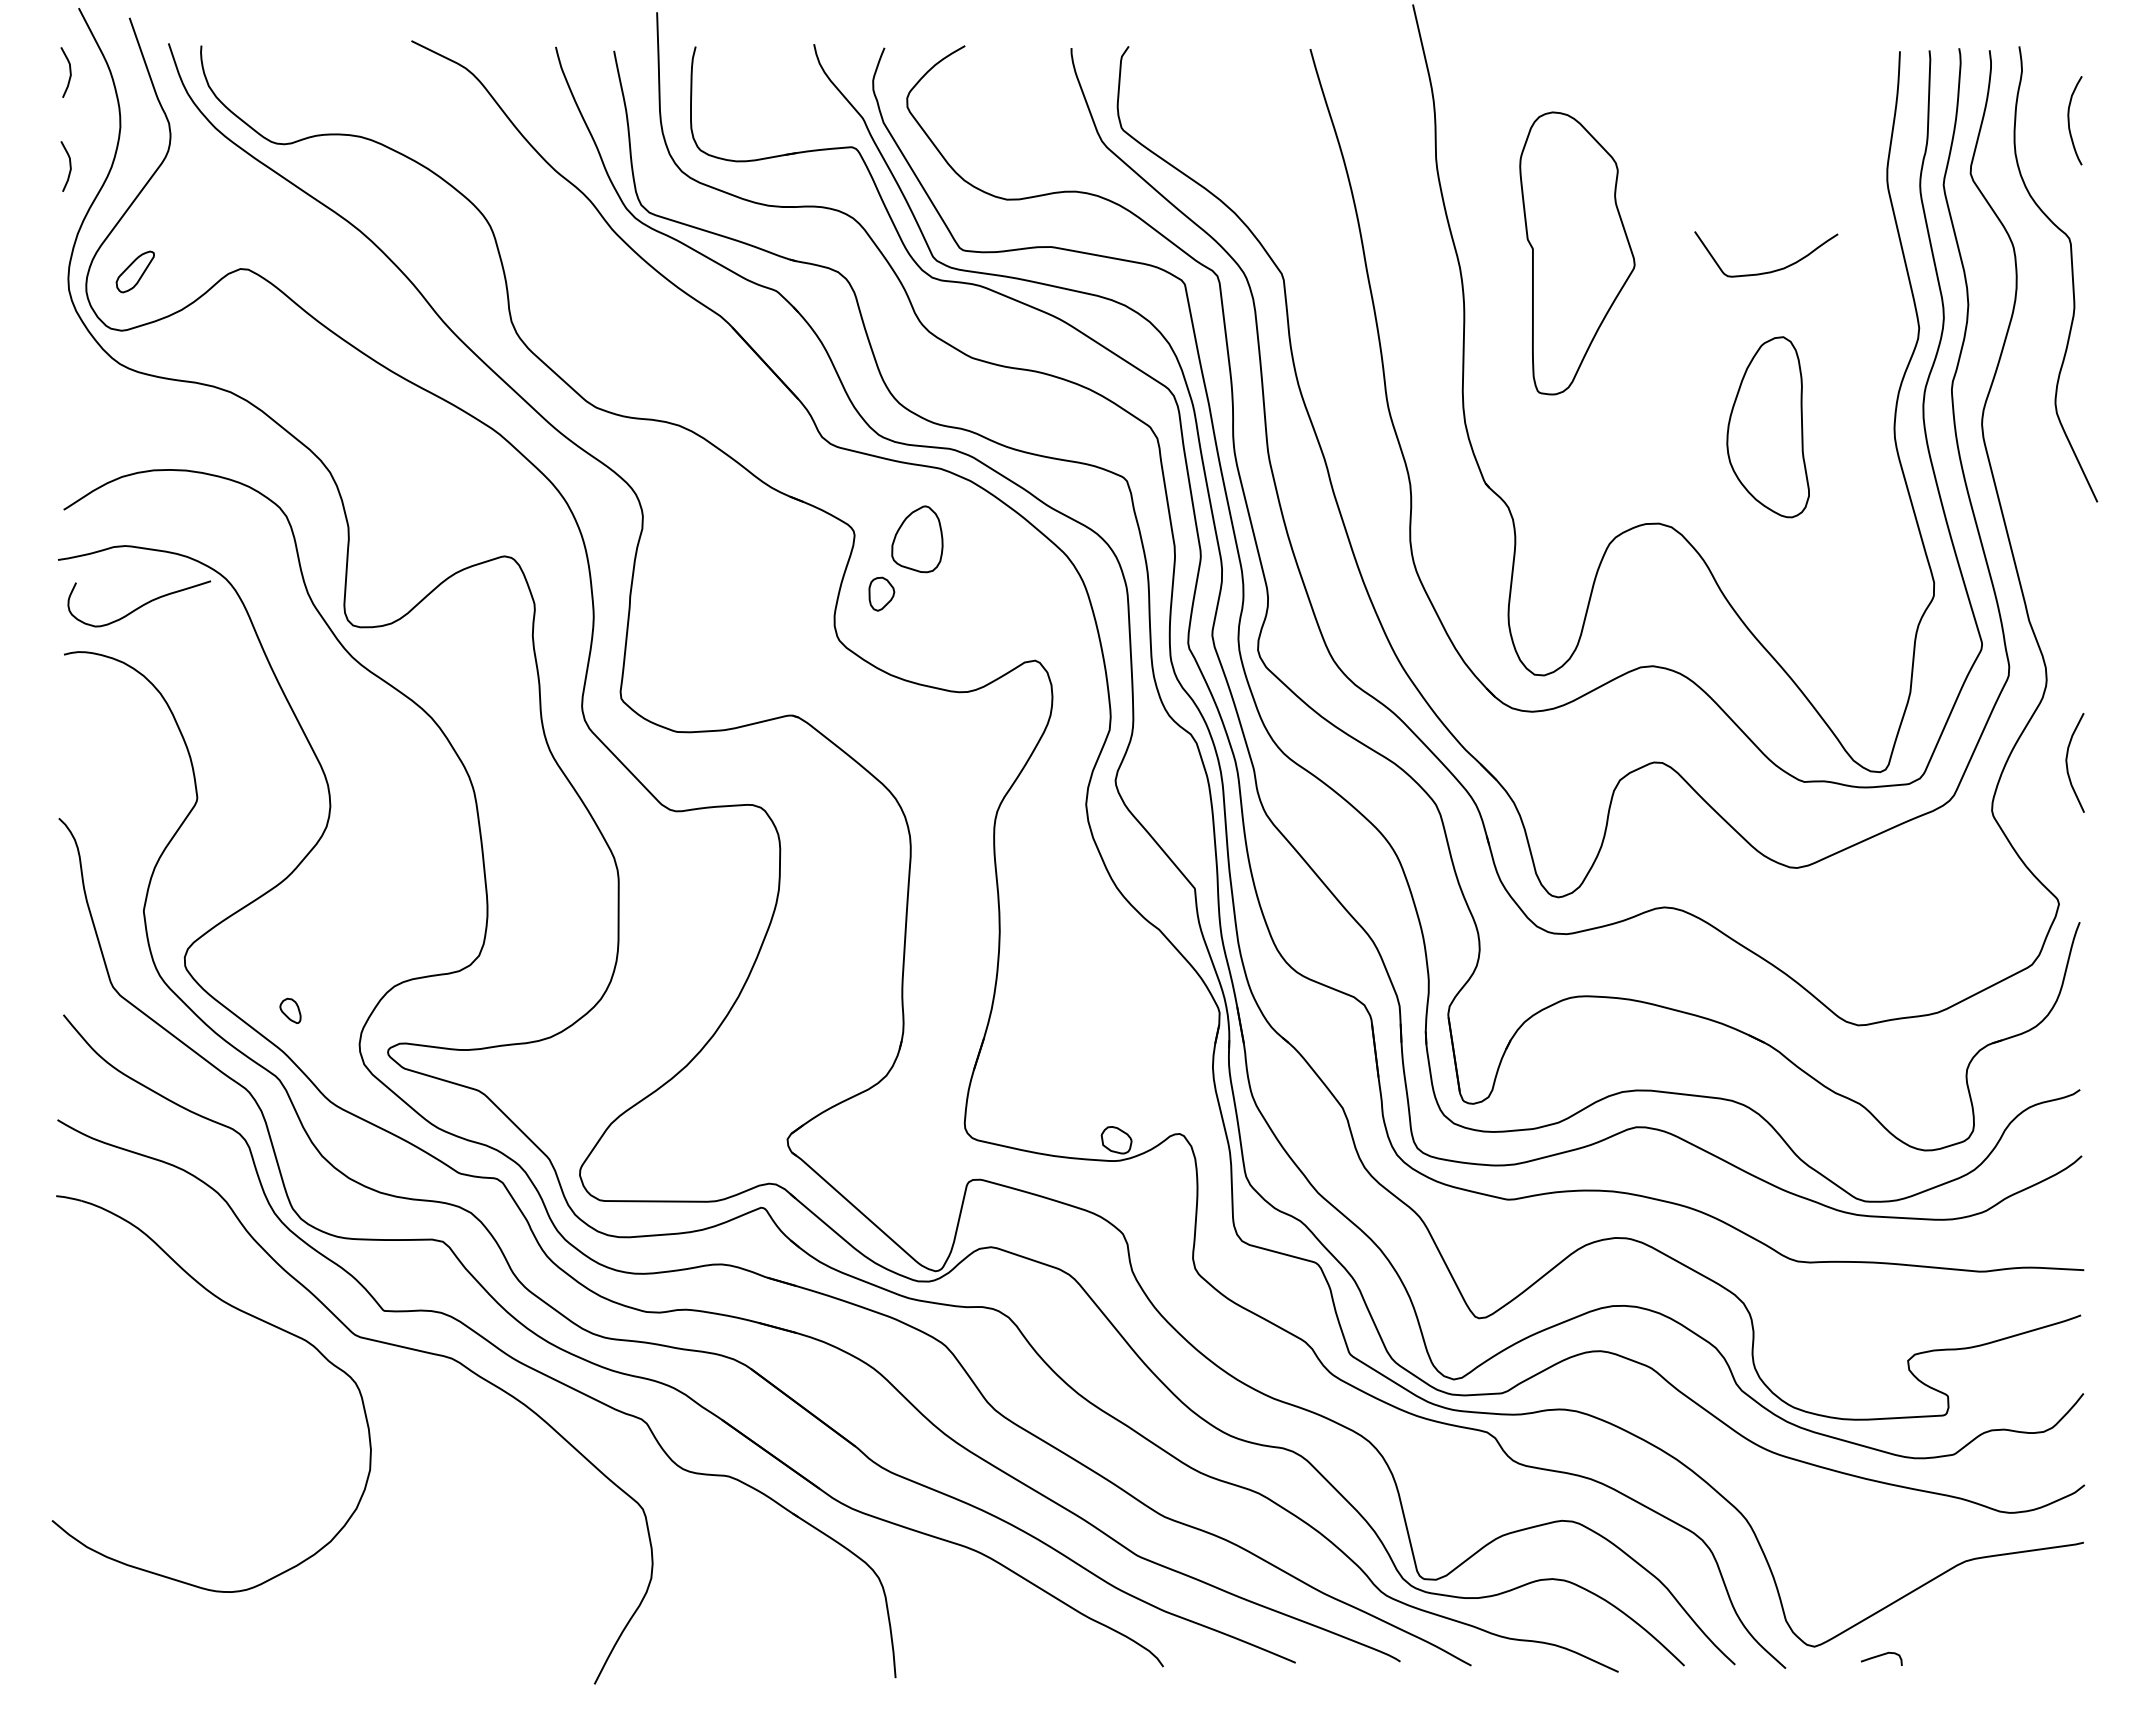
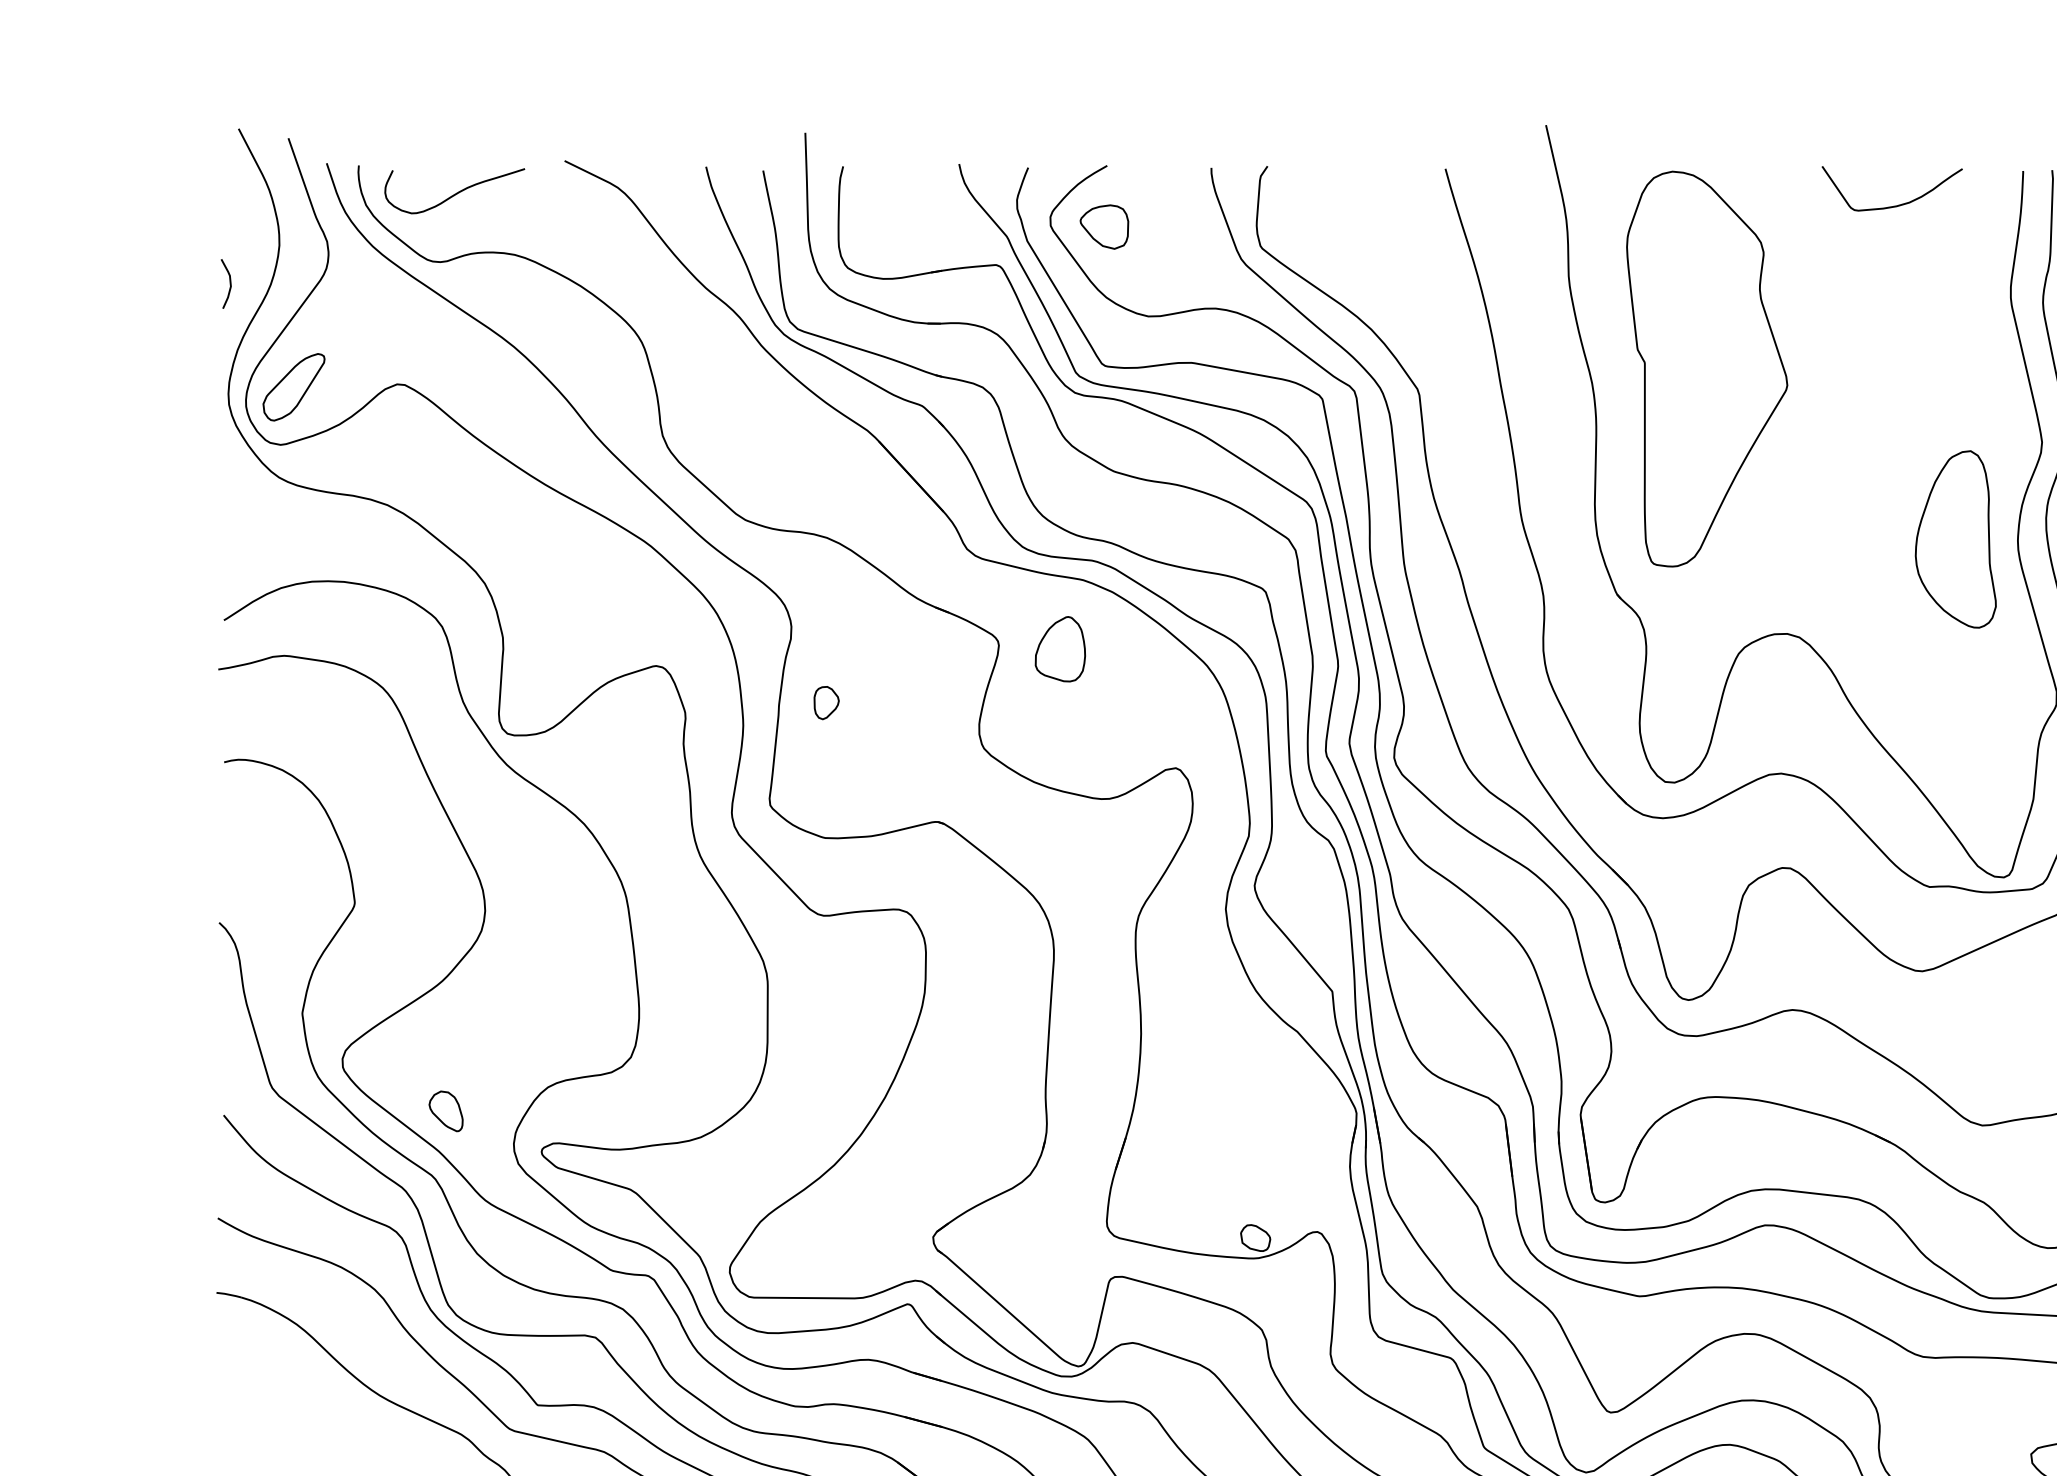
curve: (69, 72) -> (229, 191), removed
part: (962, 108) -> (1104, 227), added
part: (1577, 253) -> (1707, 369), size x1.43
curve: (1772, 270) -> (1898, 204), moved
part: (135, 271) -> (294, 386), size x1.67
part: (1767, 427) -> (1955, 539), moved
part: (881, 593) -> (826, 702), moved
curve: (140, 605) -> (455, 192), moved
part: (290, 1010) -> (446, 1110), size x1.67

